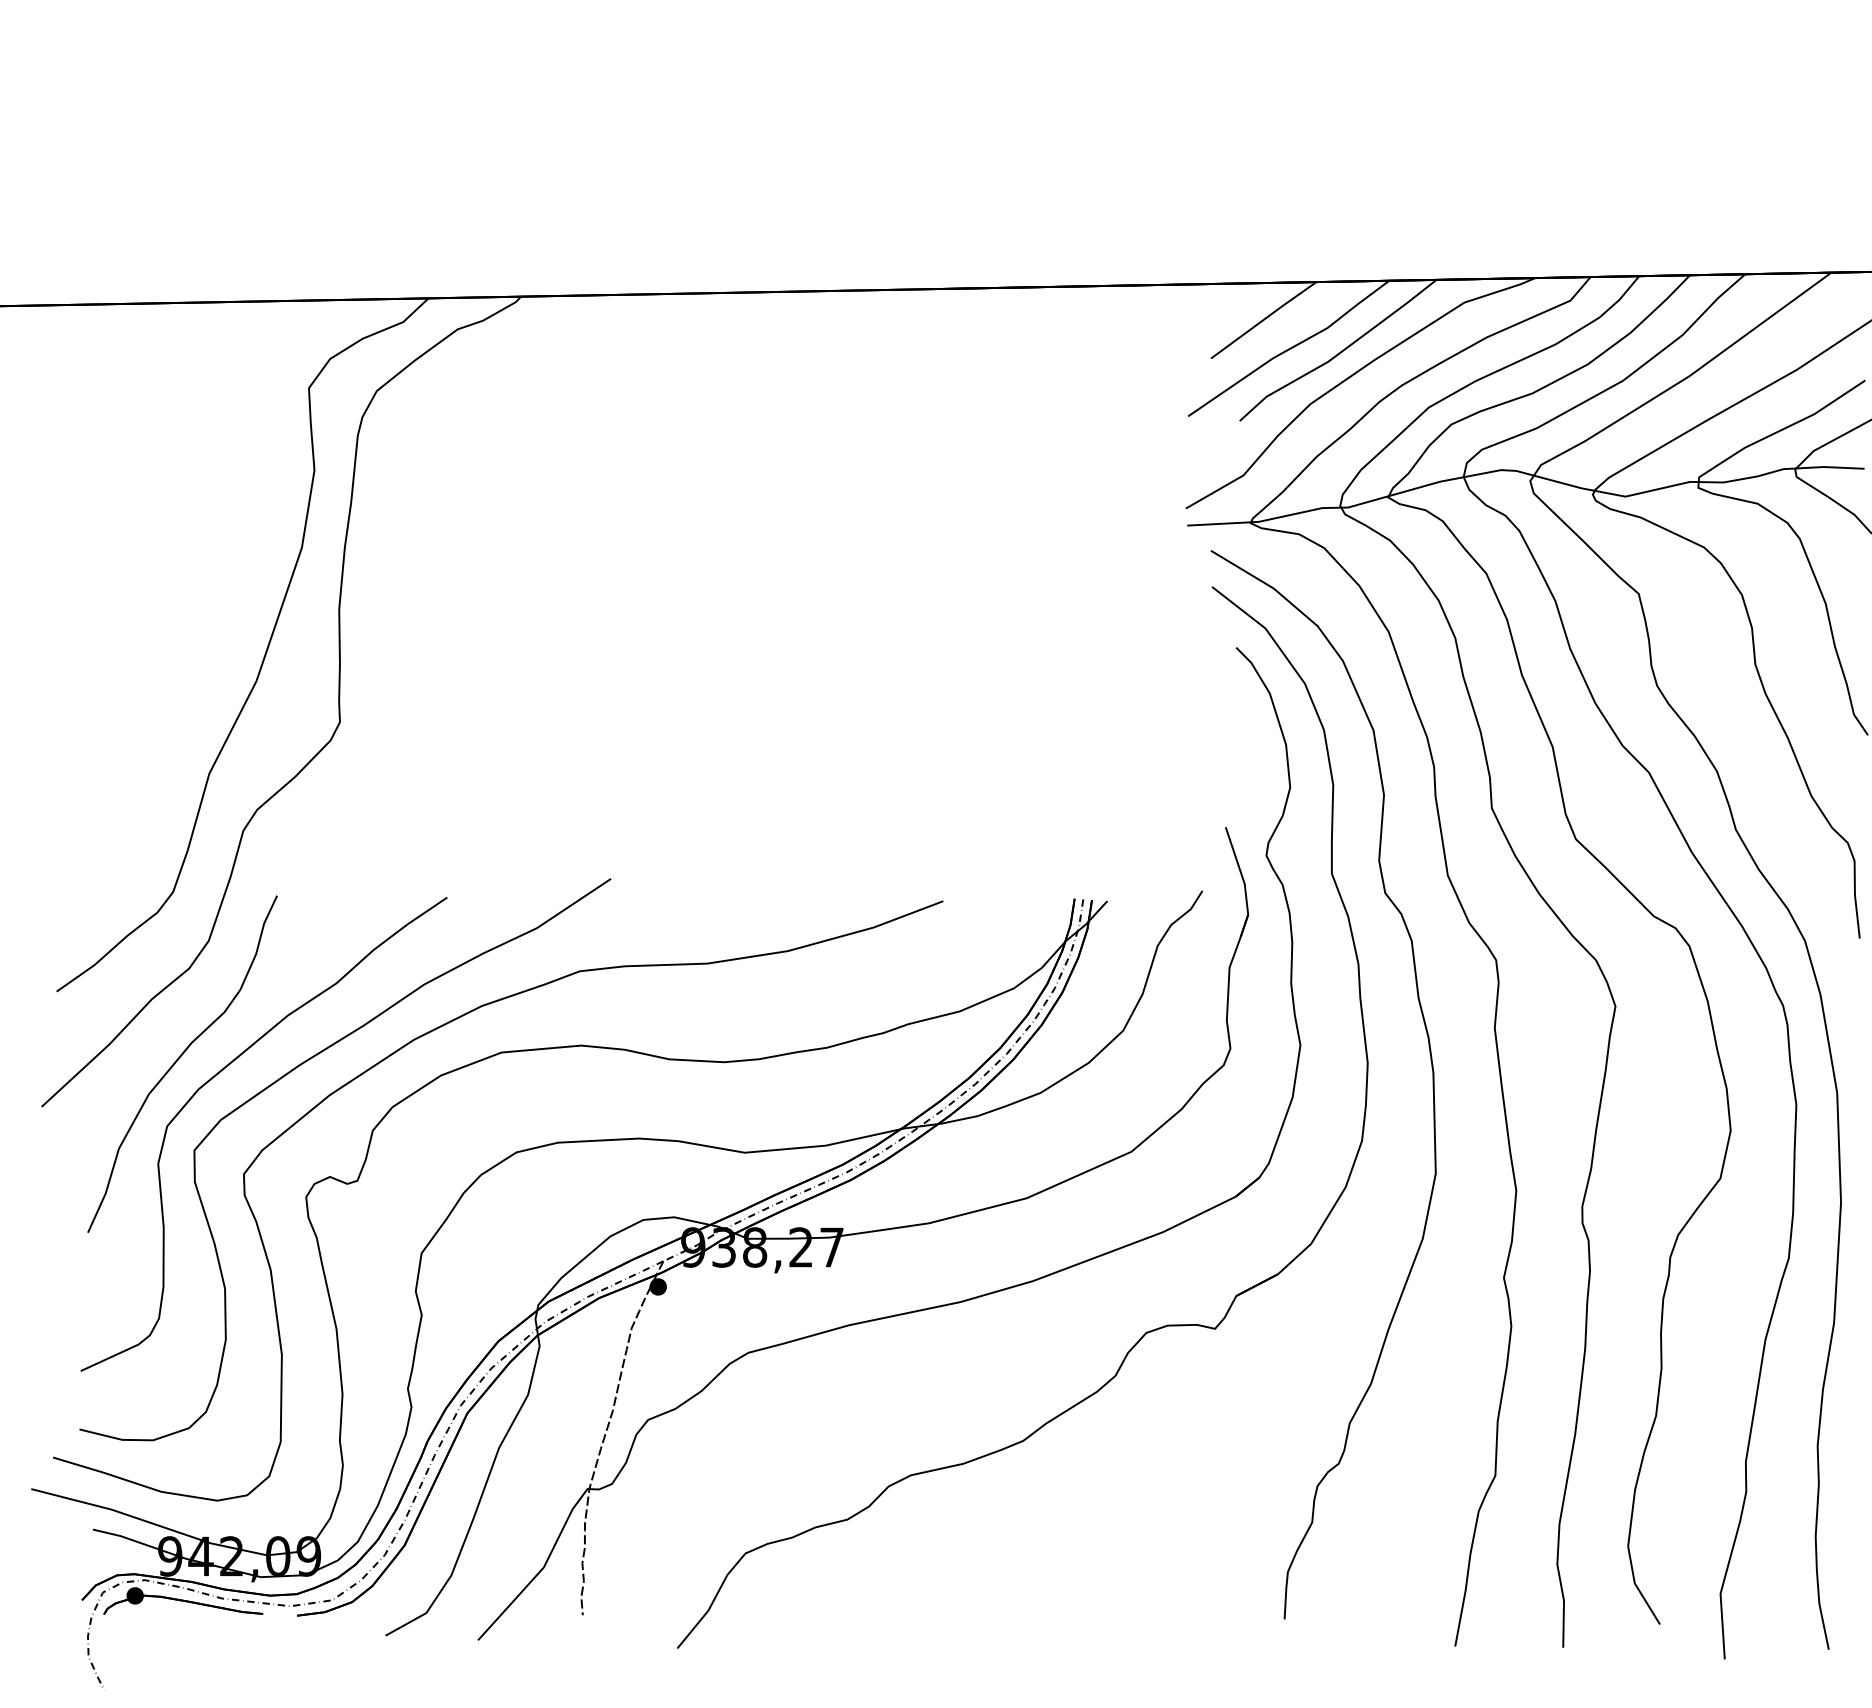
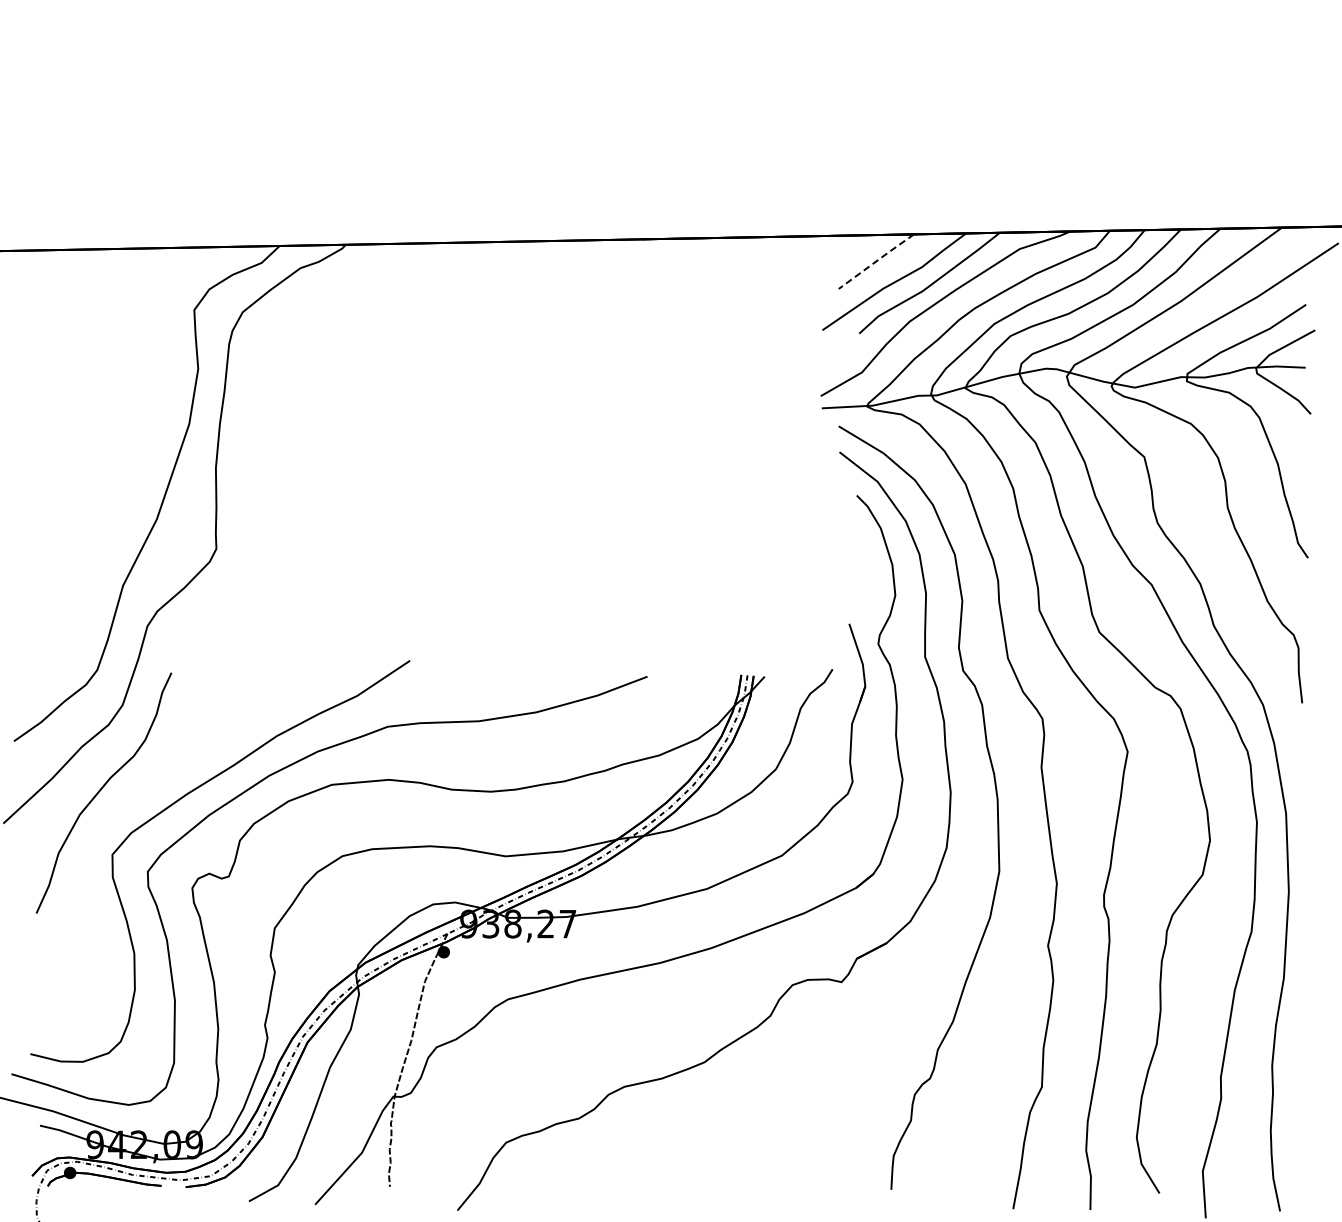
line: (1263, 320) -> (876, 261), solid -> dashed
curve: (221, 1073) -> (131, 799), removed

